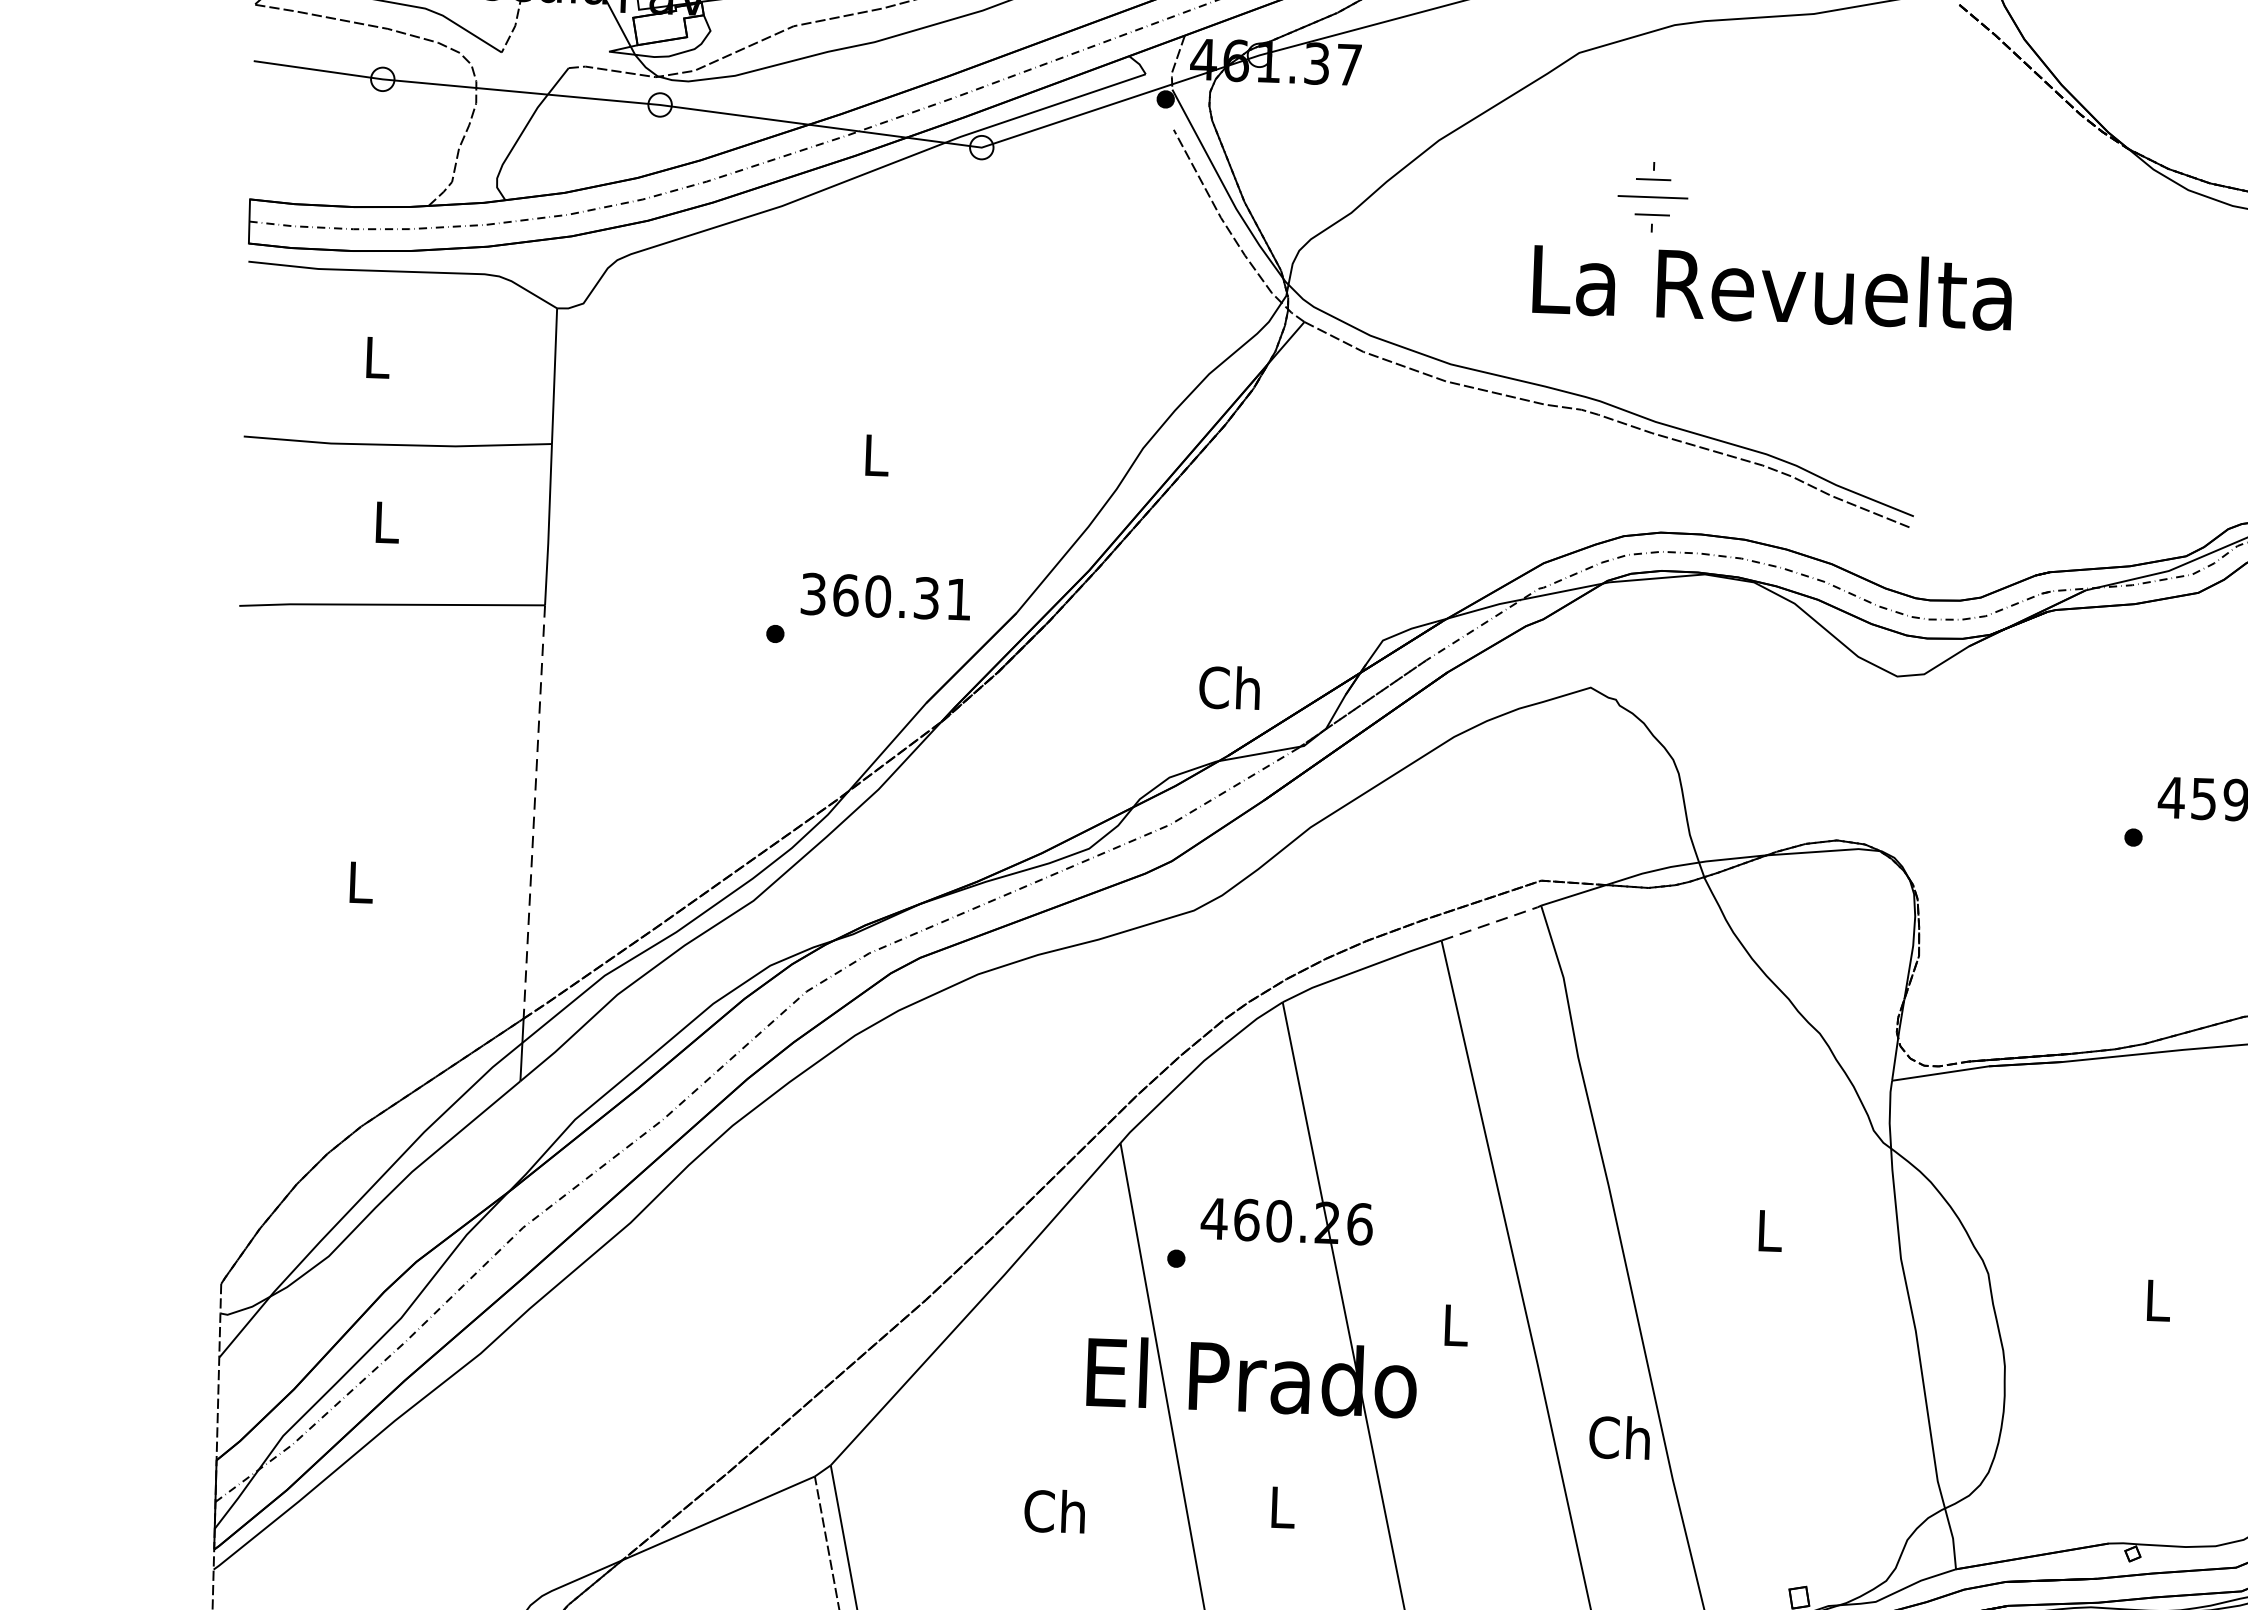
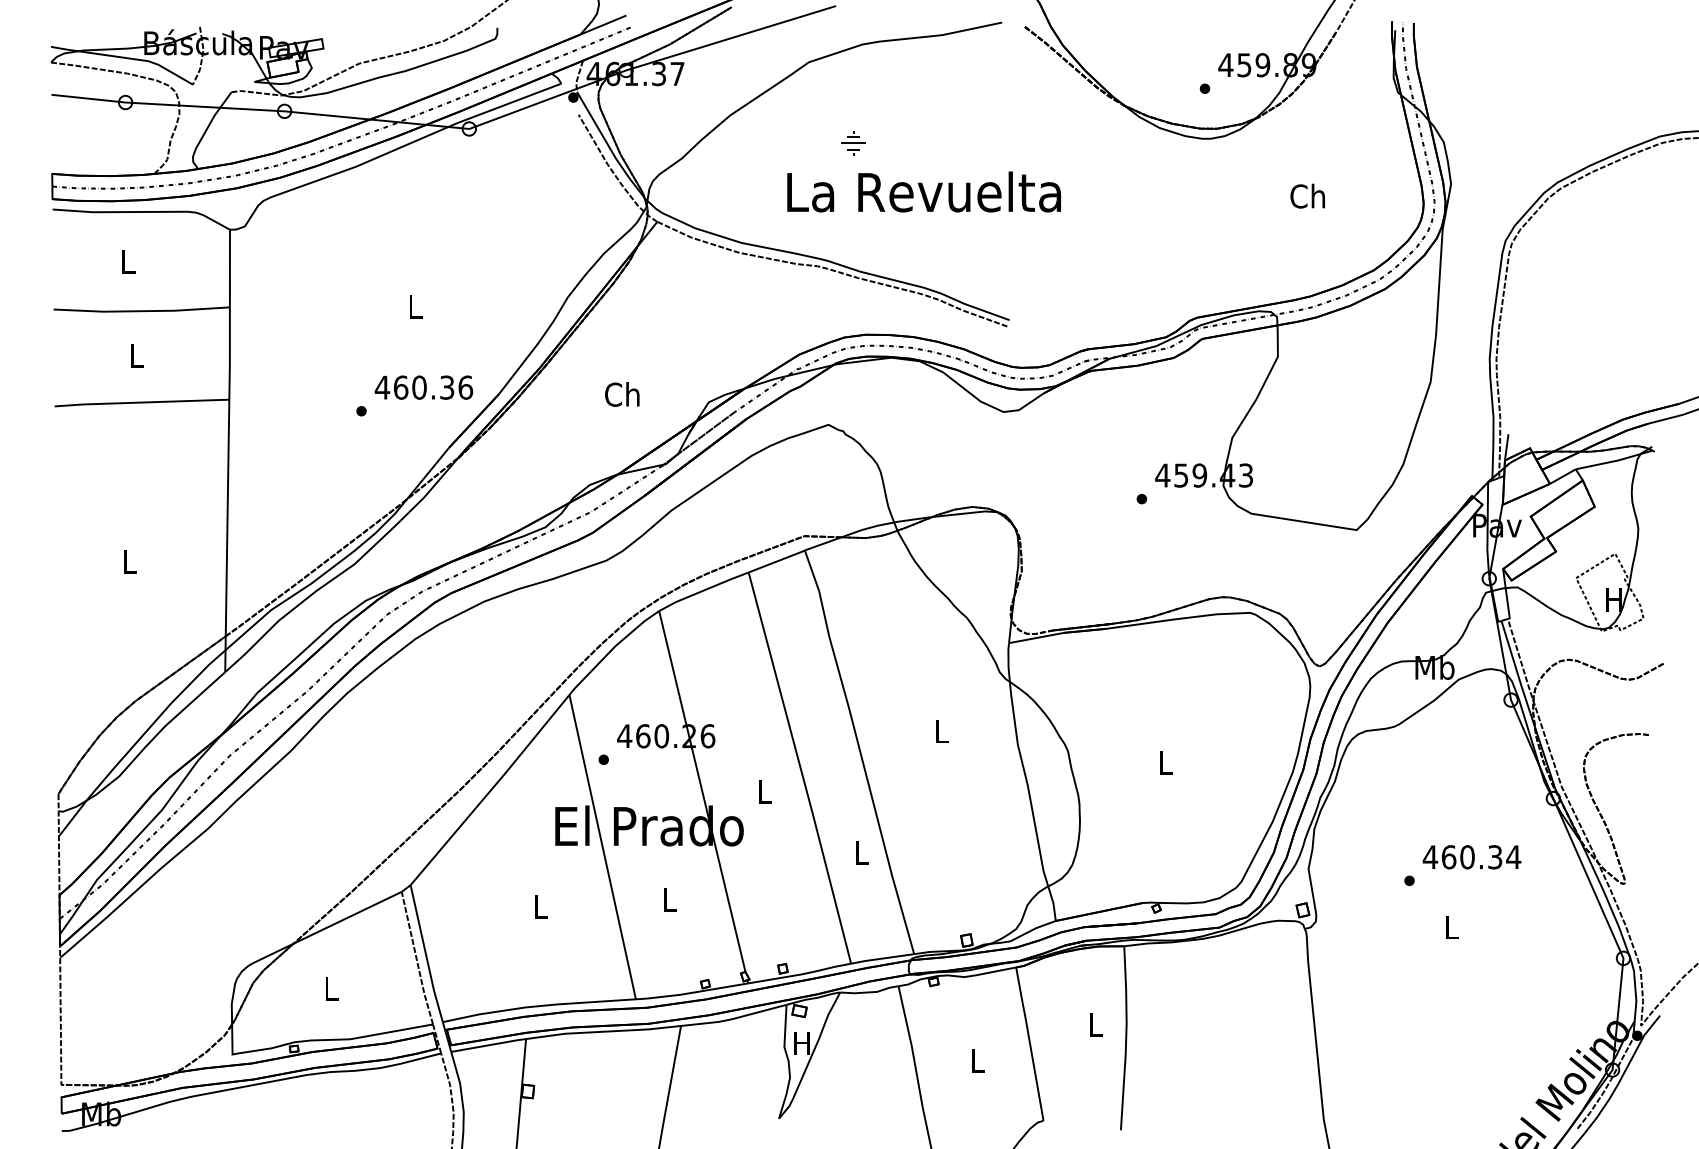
part: (1652, 197) -> (853, 143), size x0.62
text: (885, 596) -> (423, 387), 360.31 -> 460.36
text: (1230, 687) -> (622, 394), moved
line: (534, 812) -> (227, 518), dashed -> solid
line: (1494, 923) -> (778, 561), dashed -> solid
text: (1619, 1437) -> (860, 852), Ch -> L
text: (1054, 1510) -> (539, 906), Ch -> L

